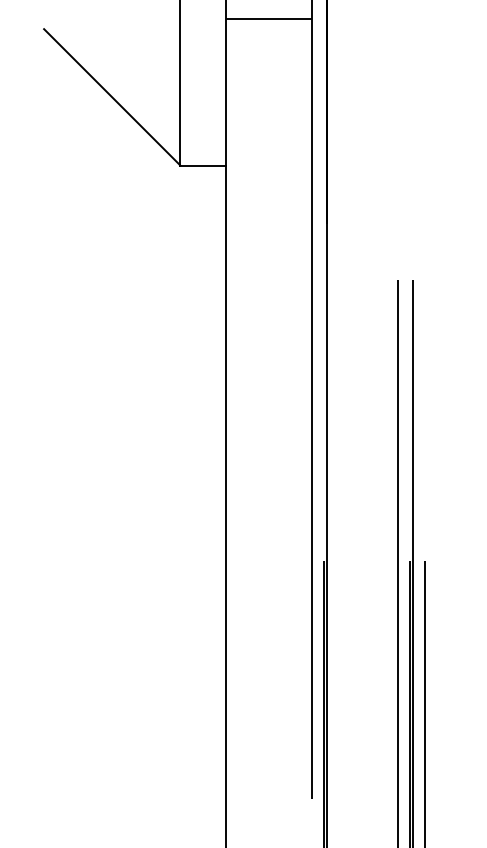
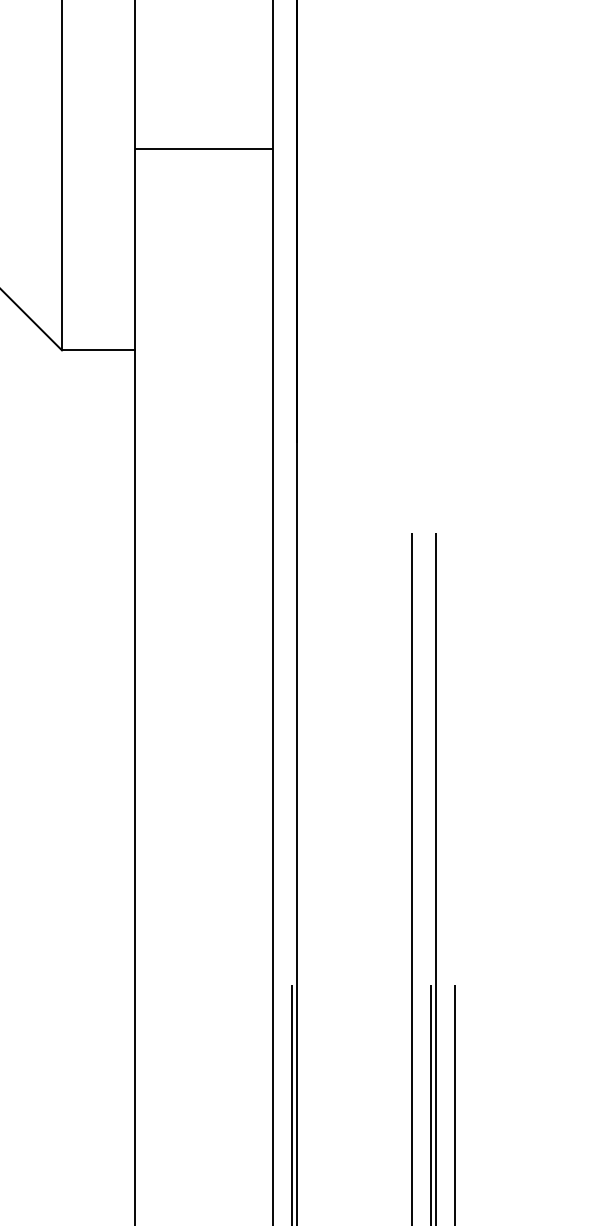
line: (268, 19) -> (203, 149), moved

